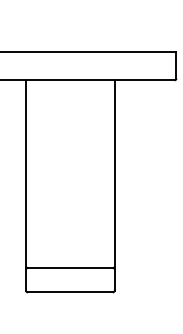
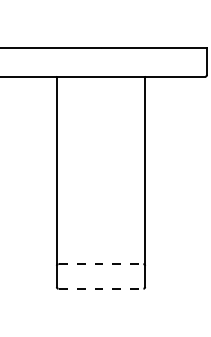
line: (70, 268) -> (101, 264), solid -> dashed
line: (70, 292) -> (101, 288), solid -> dashed

